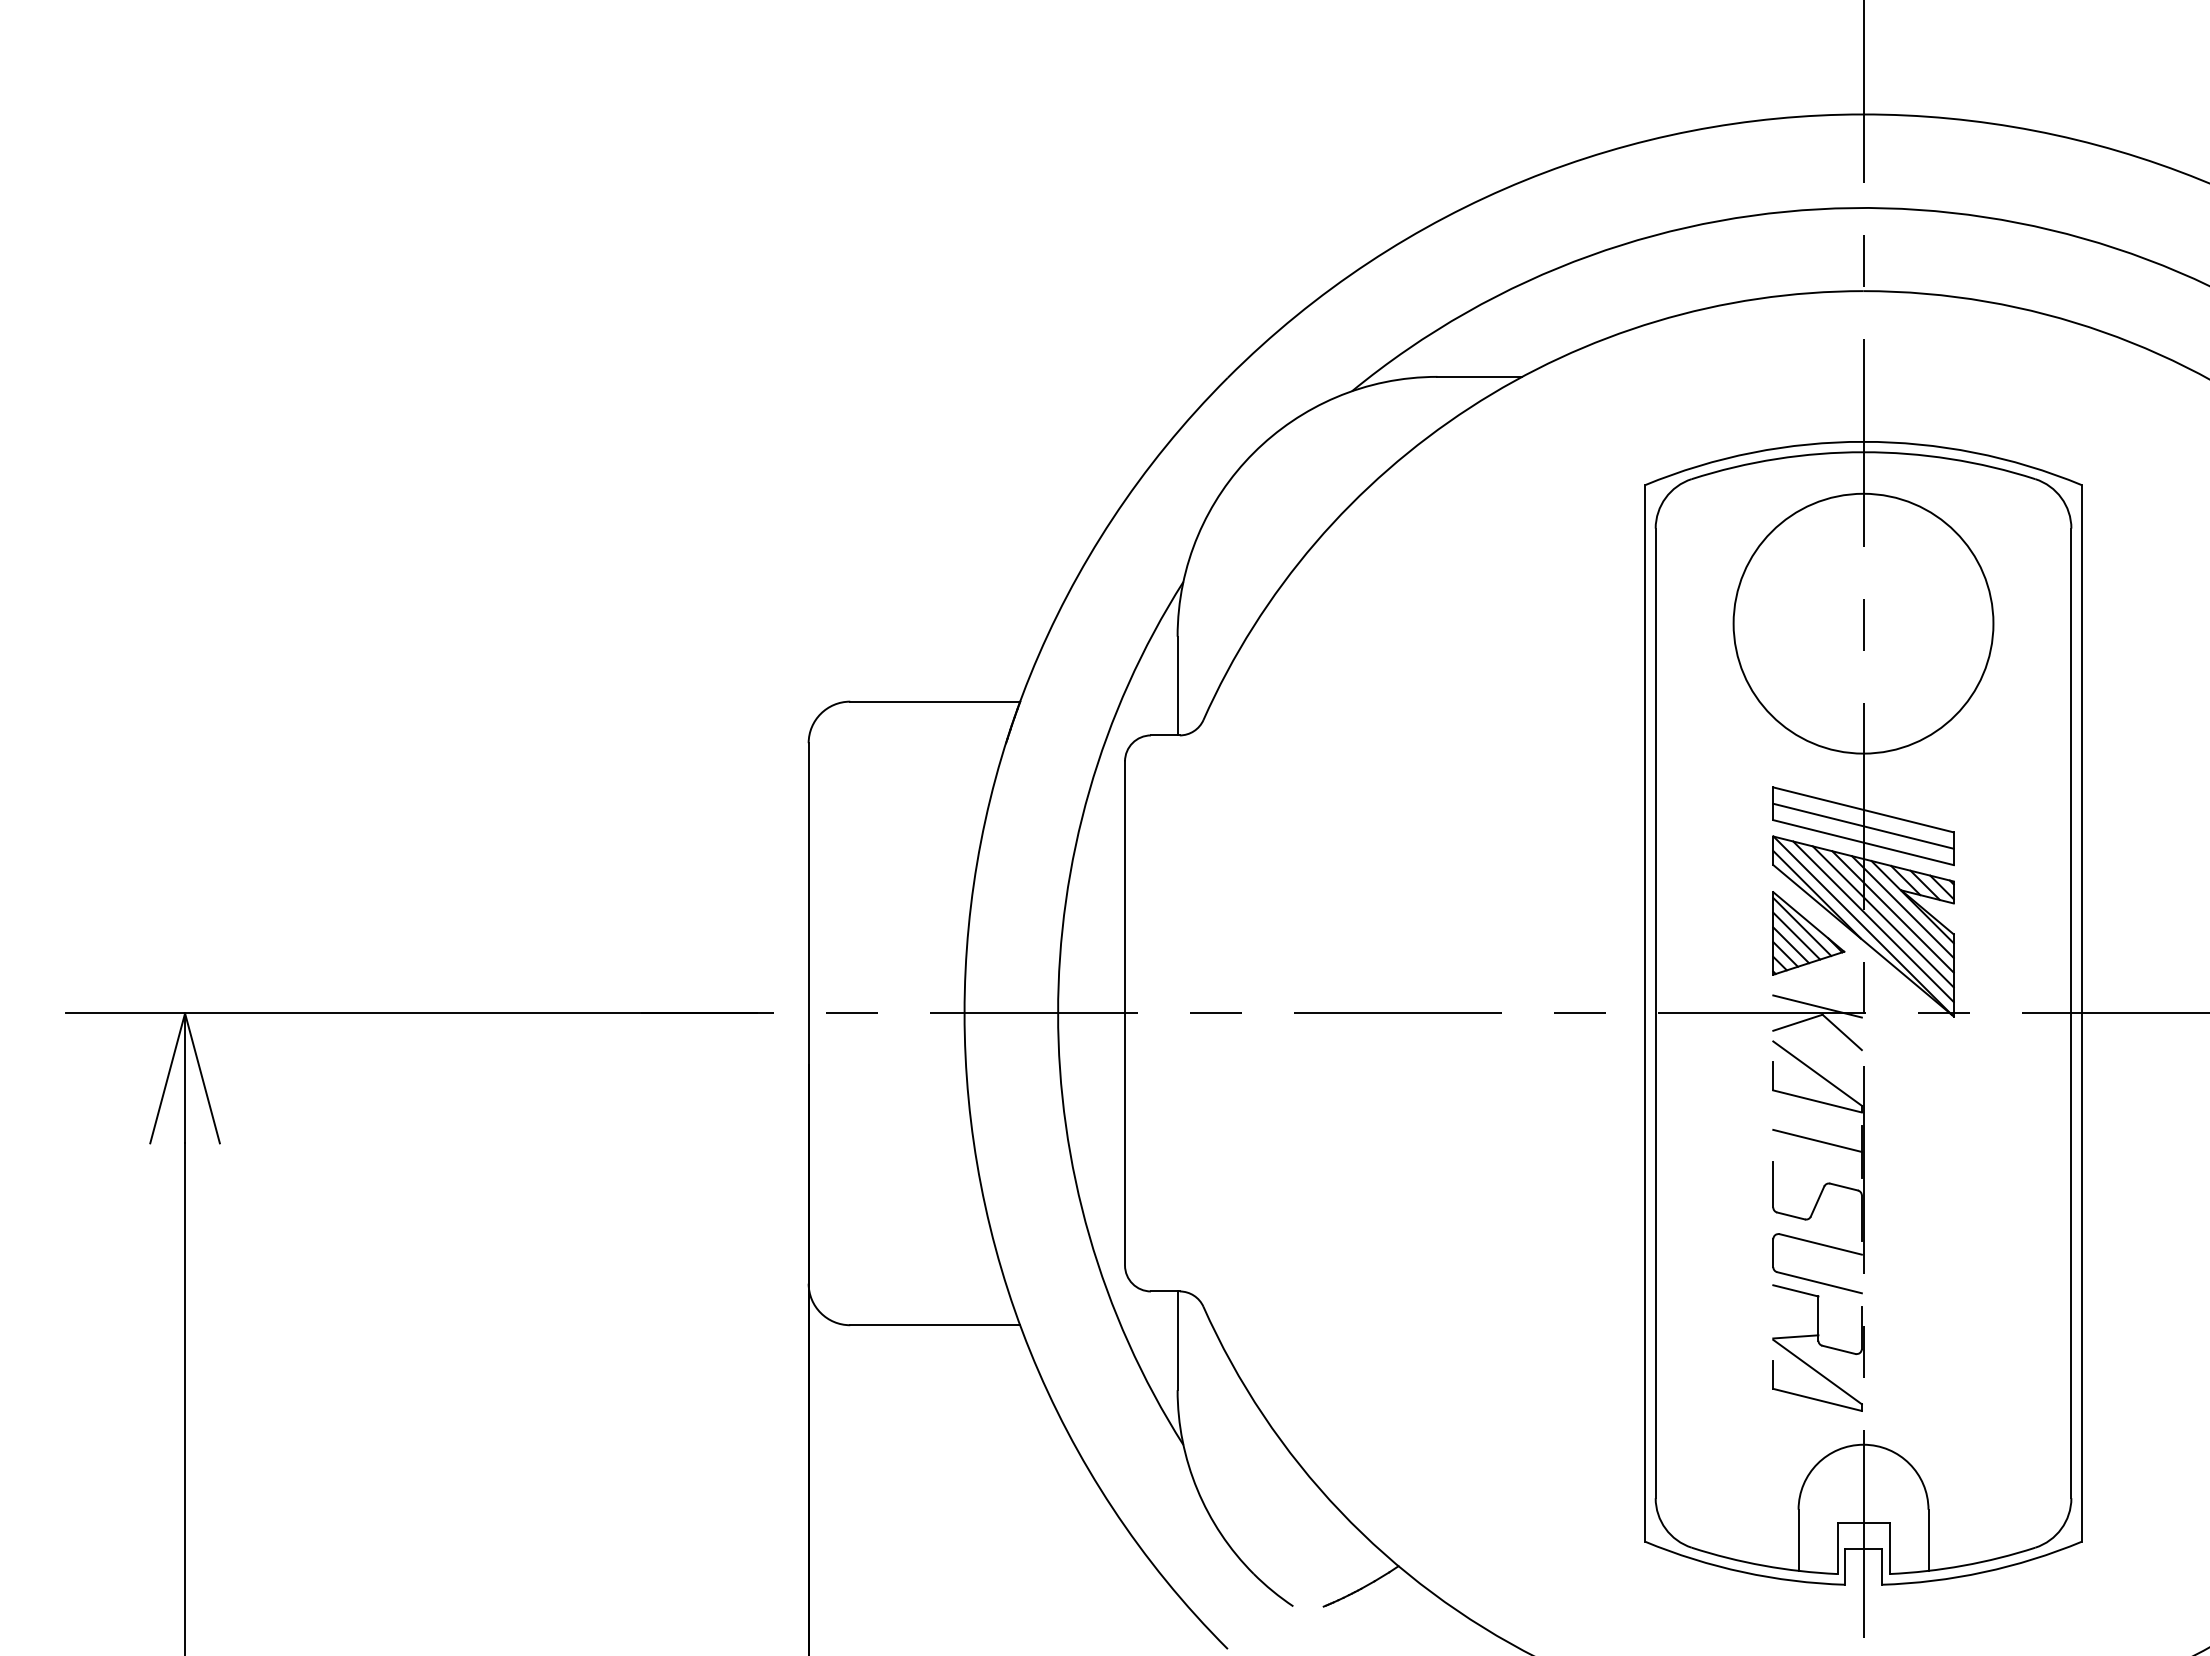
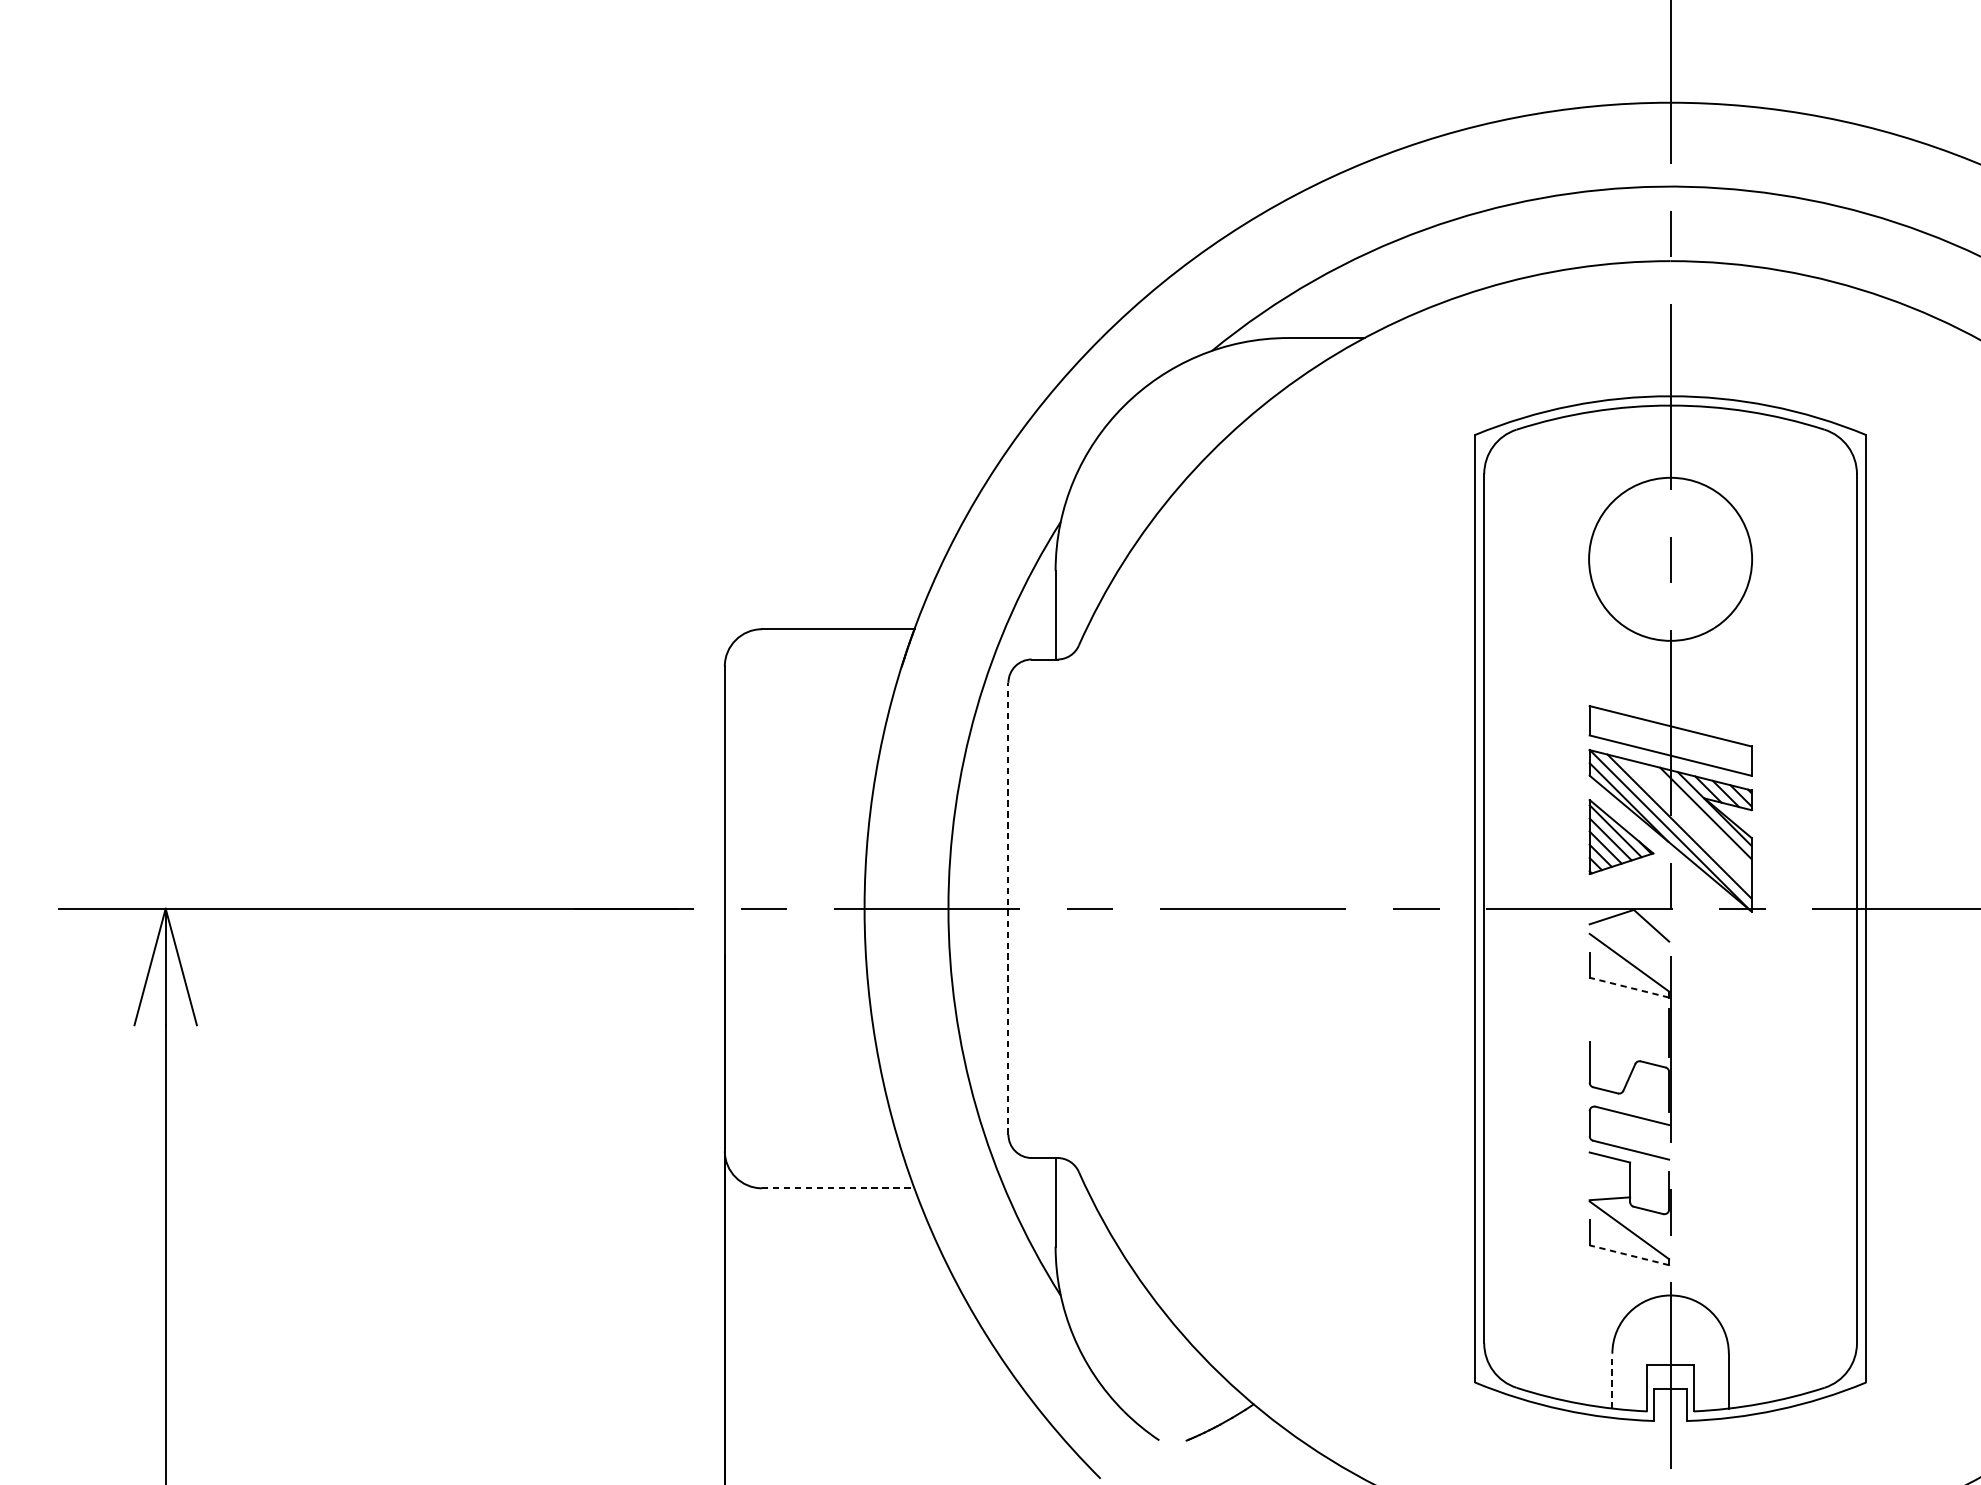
circle: (1863, 623) -> (1670, 559), size x0.7
line: (1863, 825) -> (1670, 740), removed
line: (1892, 911) -> (1696, 817), removed
line: (1882, 916) -> (1687, 821), removed
line: (1817, 1006) -> (1629, 902), removed
line: (1125, 1012) -> (1008, 907), solid -> dashed
line: (1817, 1101) -> (1629, 987), solid -> dashed
line: (1817, 1140) -> (1629, 1022), removed
line: (935, 1325) -> (838, 1188), solid -> dashed
line: (1817, 1399) -> (1629, 1254), solid -> dashed
line: (1798, 1540) -> (1612, 1381), solid -> dashed

